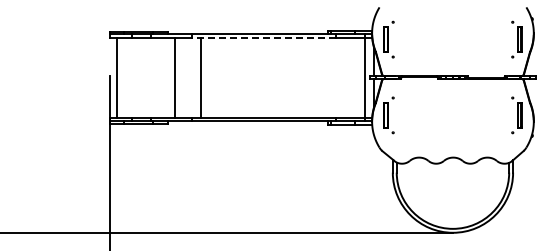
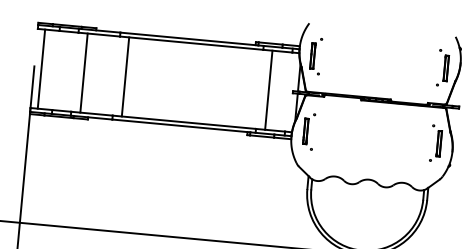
line: (264, 38) -> (192, 43), dashed -> solid
line: (174, 77) -> (83, 72), moved
line: (365, 77) -> (269, 89), moved

